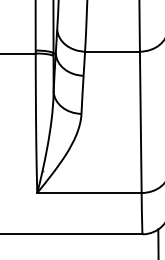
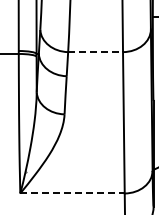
line: (113, 51) -> (96, 51), solid -> dashed
line: (89, 193) -> (72, 193), solid -> dashed

